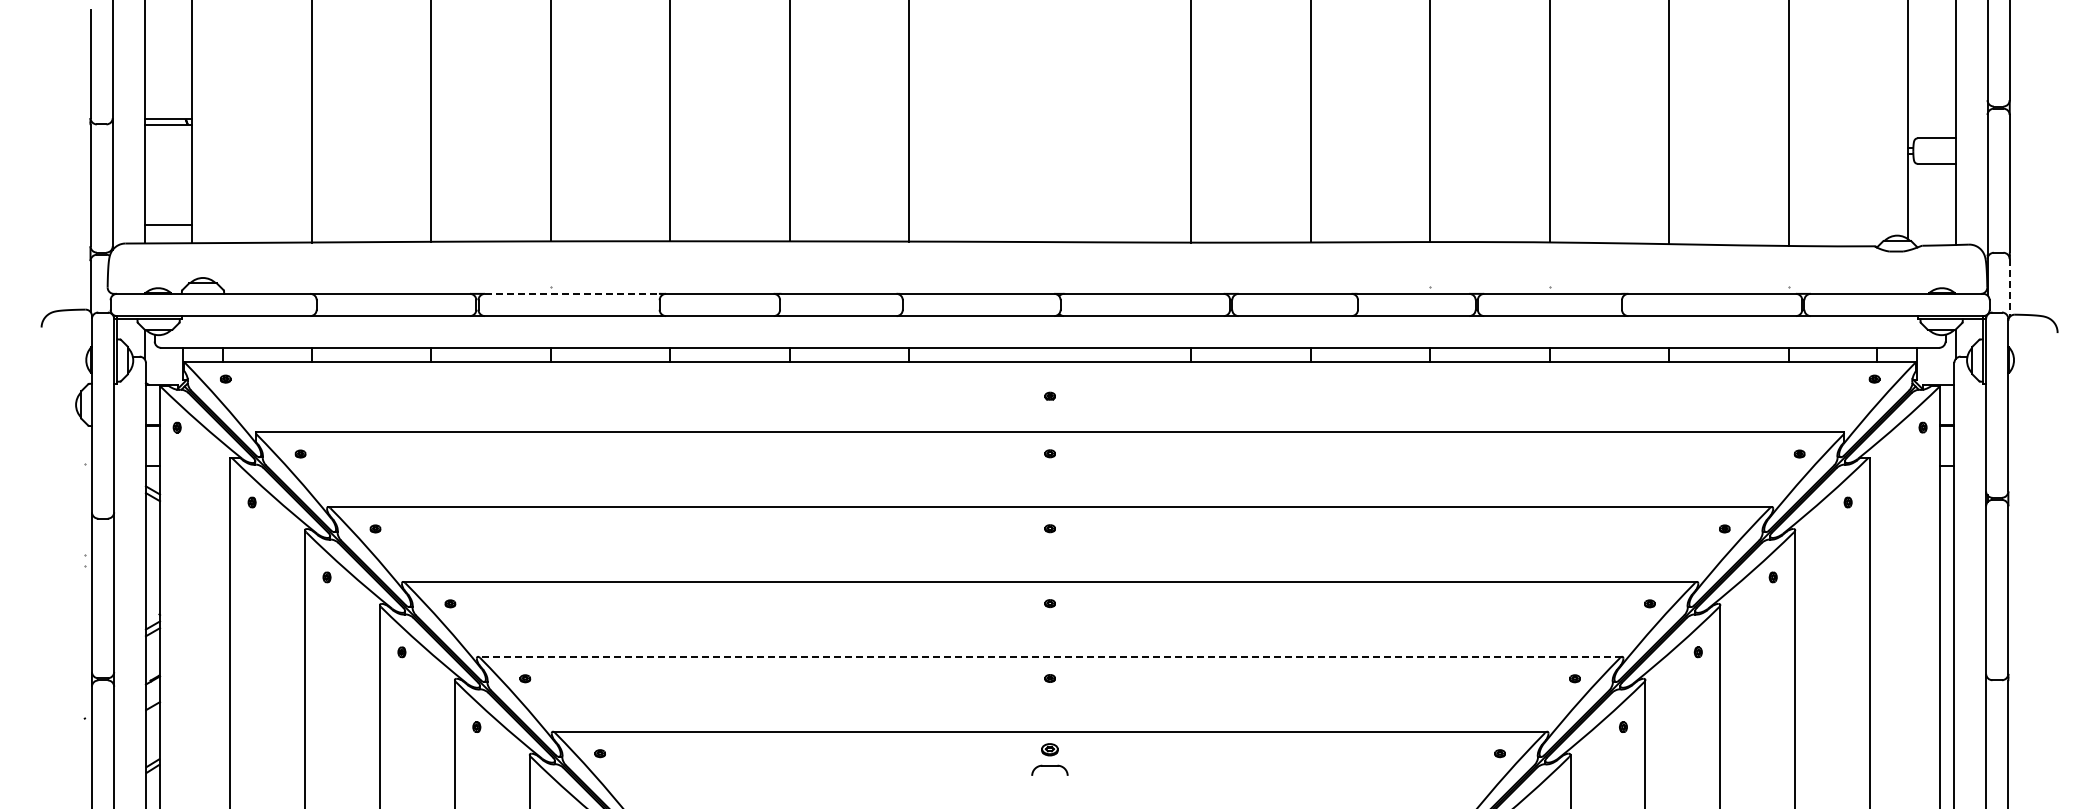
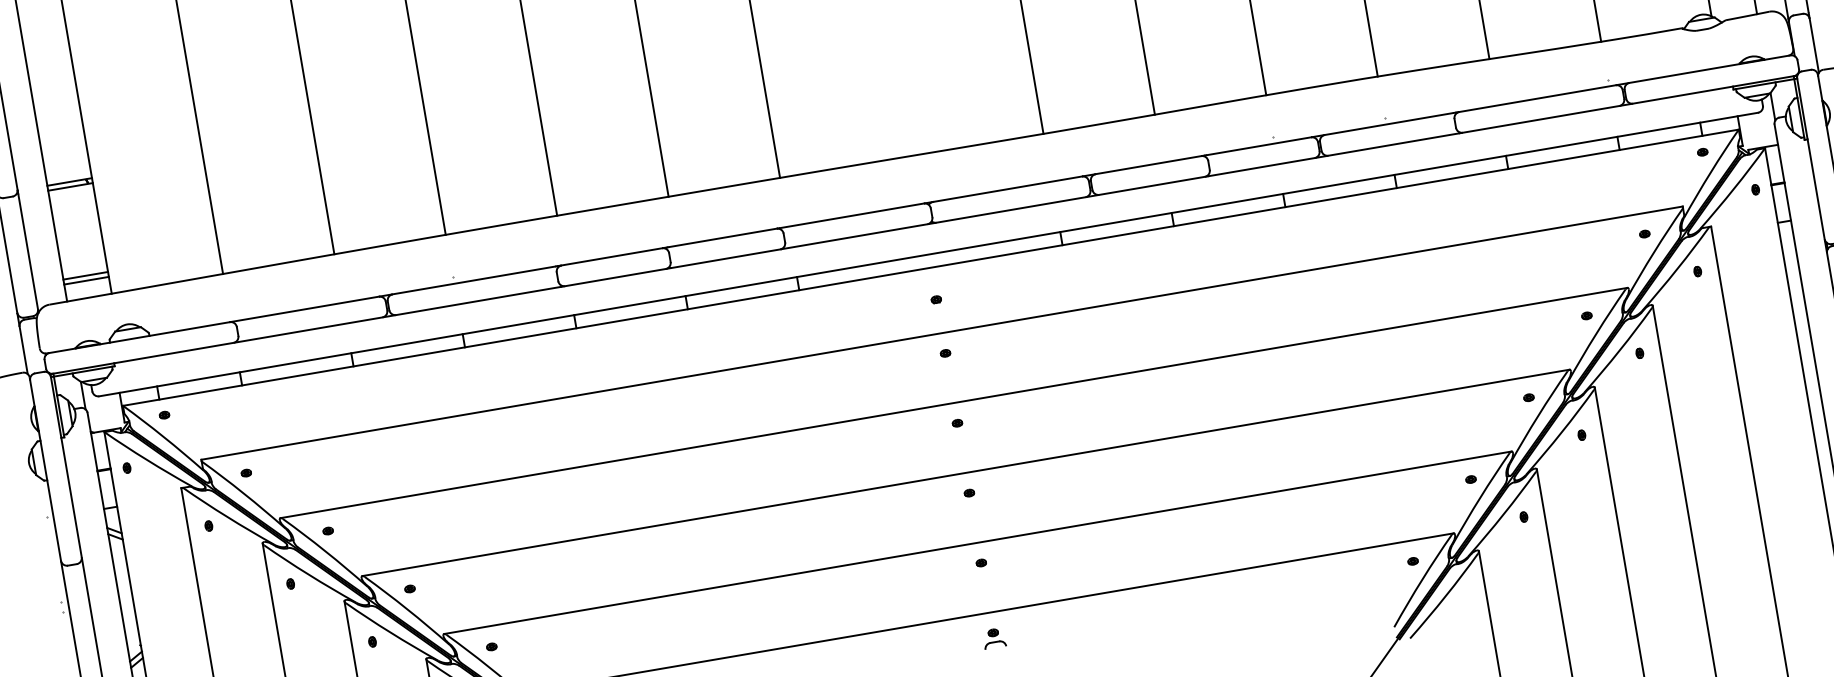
line: (168, 219) -> (85, 275), added
line: (2009, 288) -> (1814, 46), dashed -> solid
line: (572, 293) -> (474, 280), dashed -> solid
line: (1049, 656) -> (977, 542), dashed -> solid
part: (1050, 759) -> (994, 638), size x0.62

